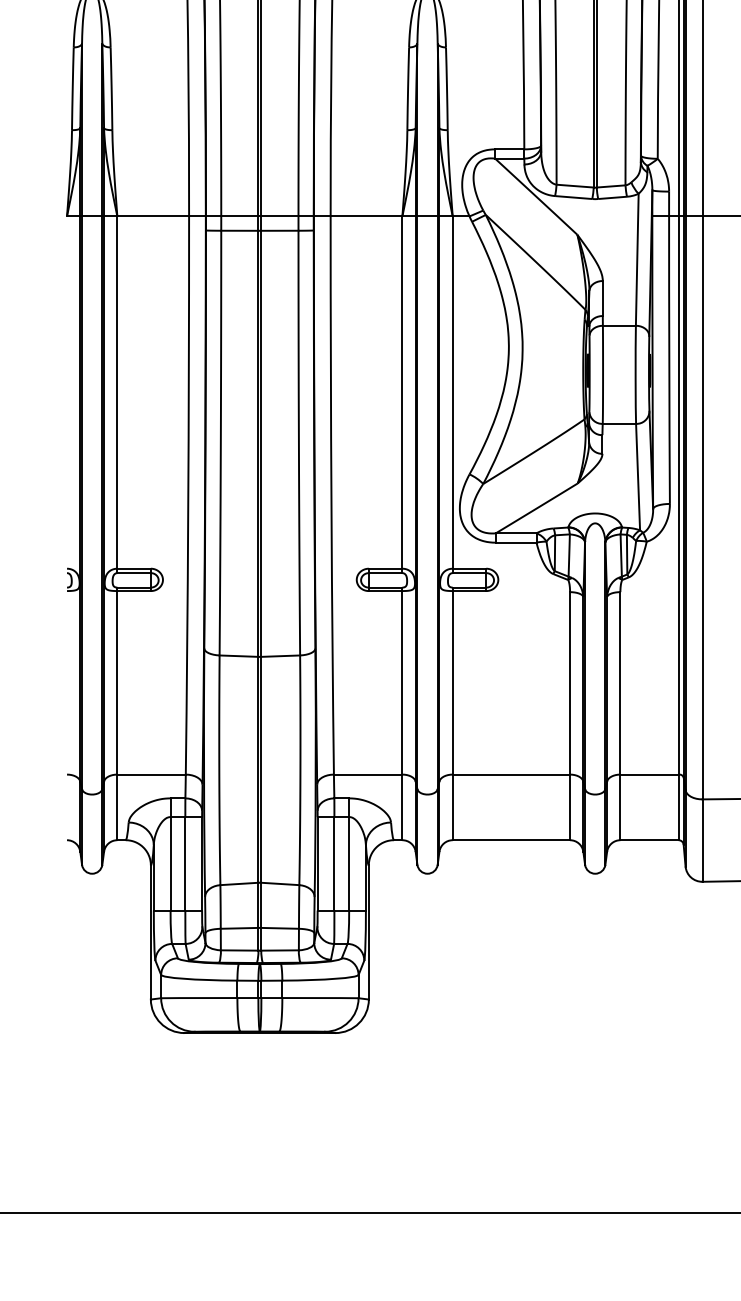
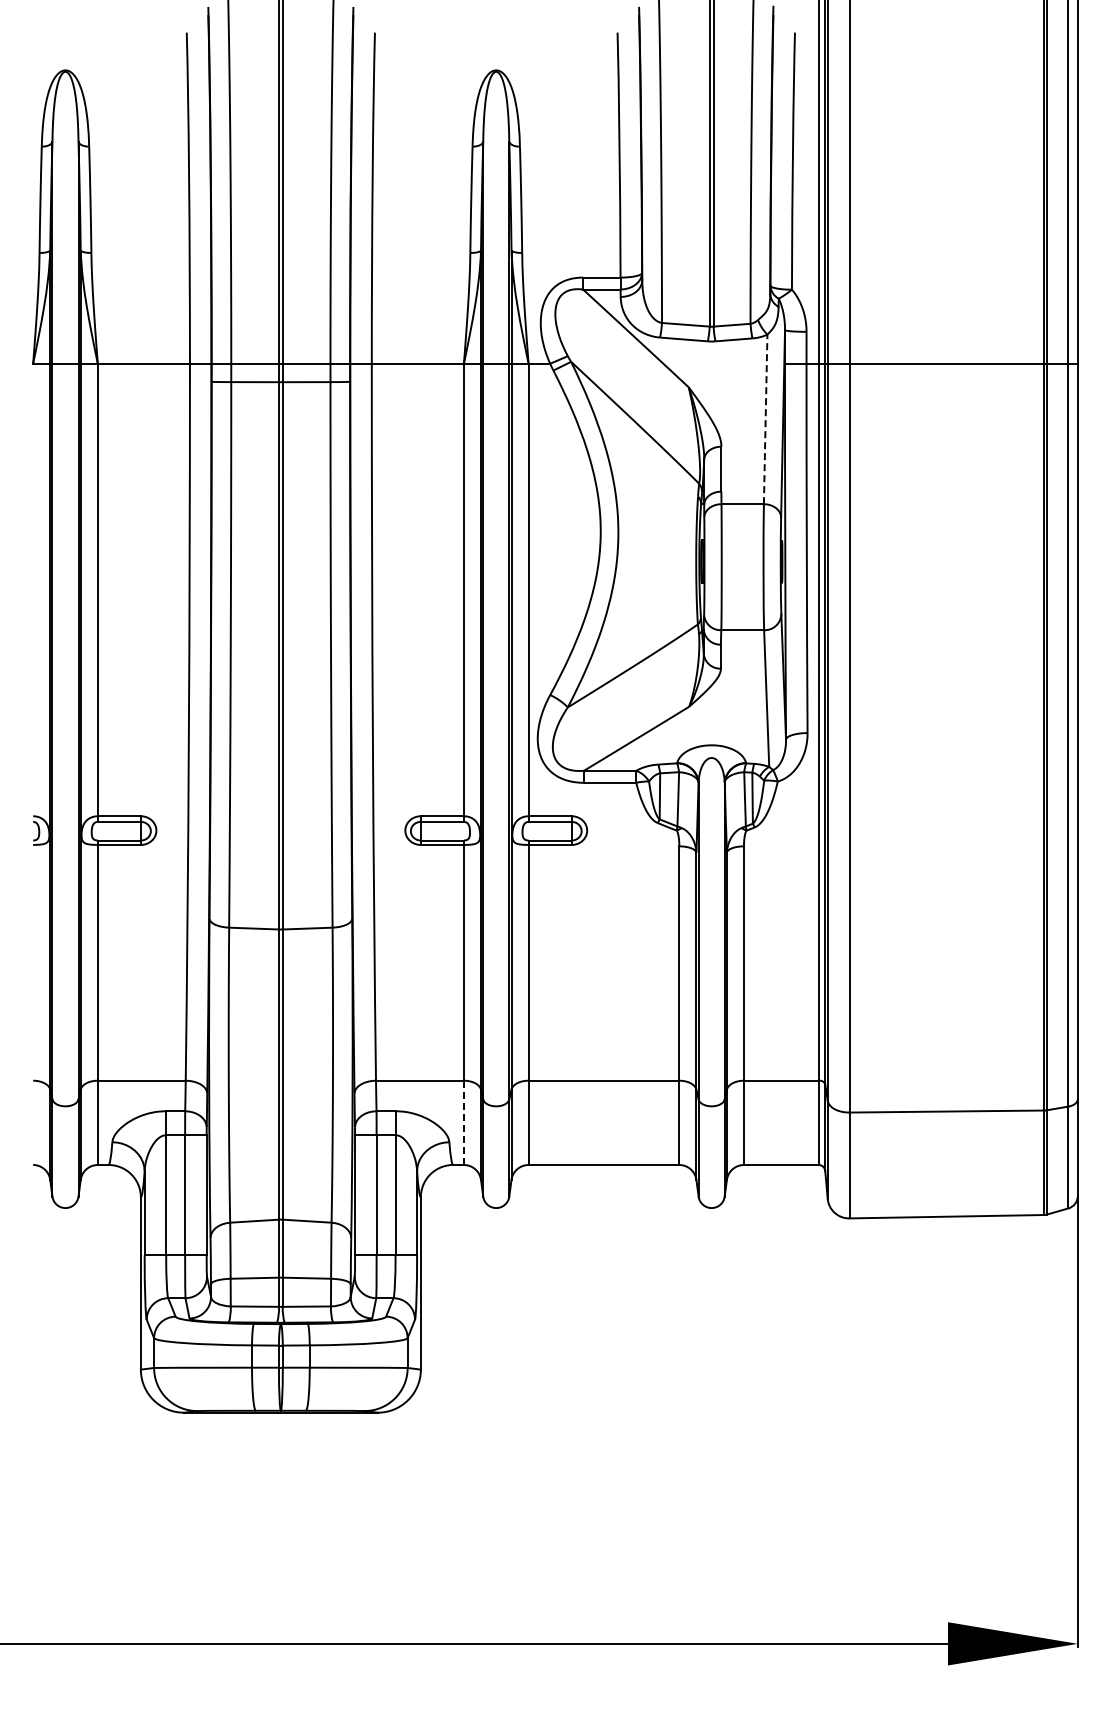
line: (637, 259) -> (765, 419), solid -> dashed
line: (402, 807) -> (463, 1123), solid -> dashed

